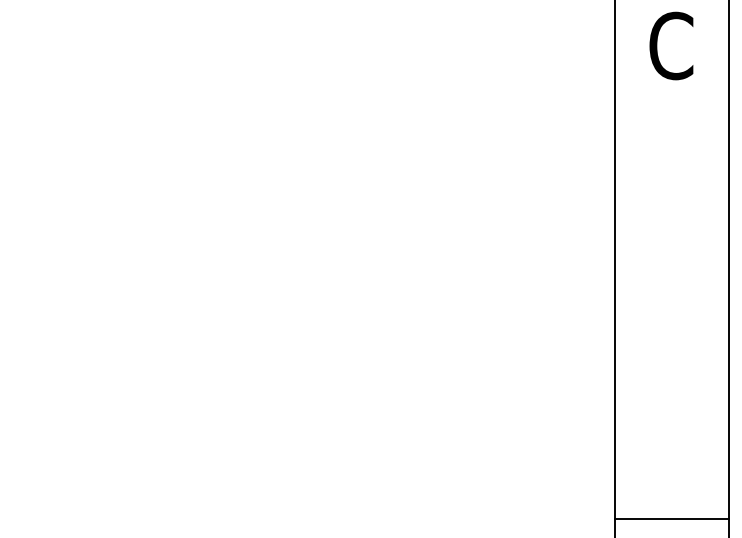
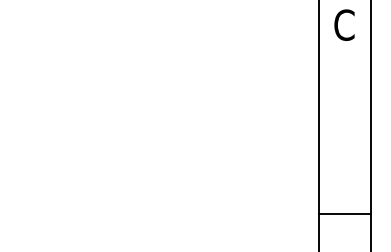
line: (671, 519) -> (344, 214), moved

